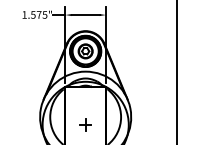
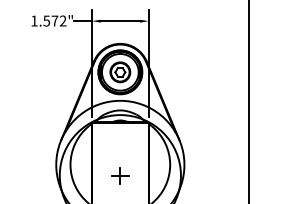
text: (44, 14) -> (62, 20), 1.575" -> 1.572"

